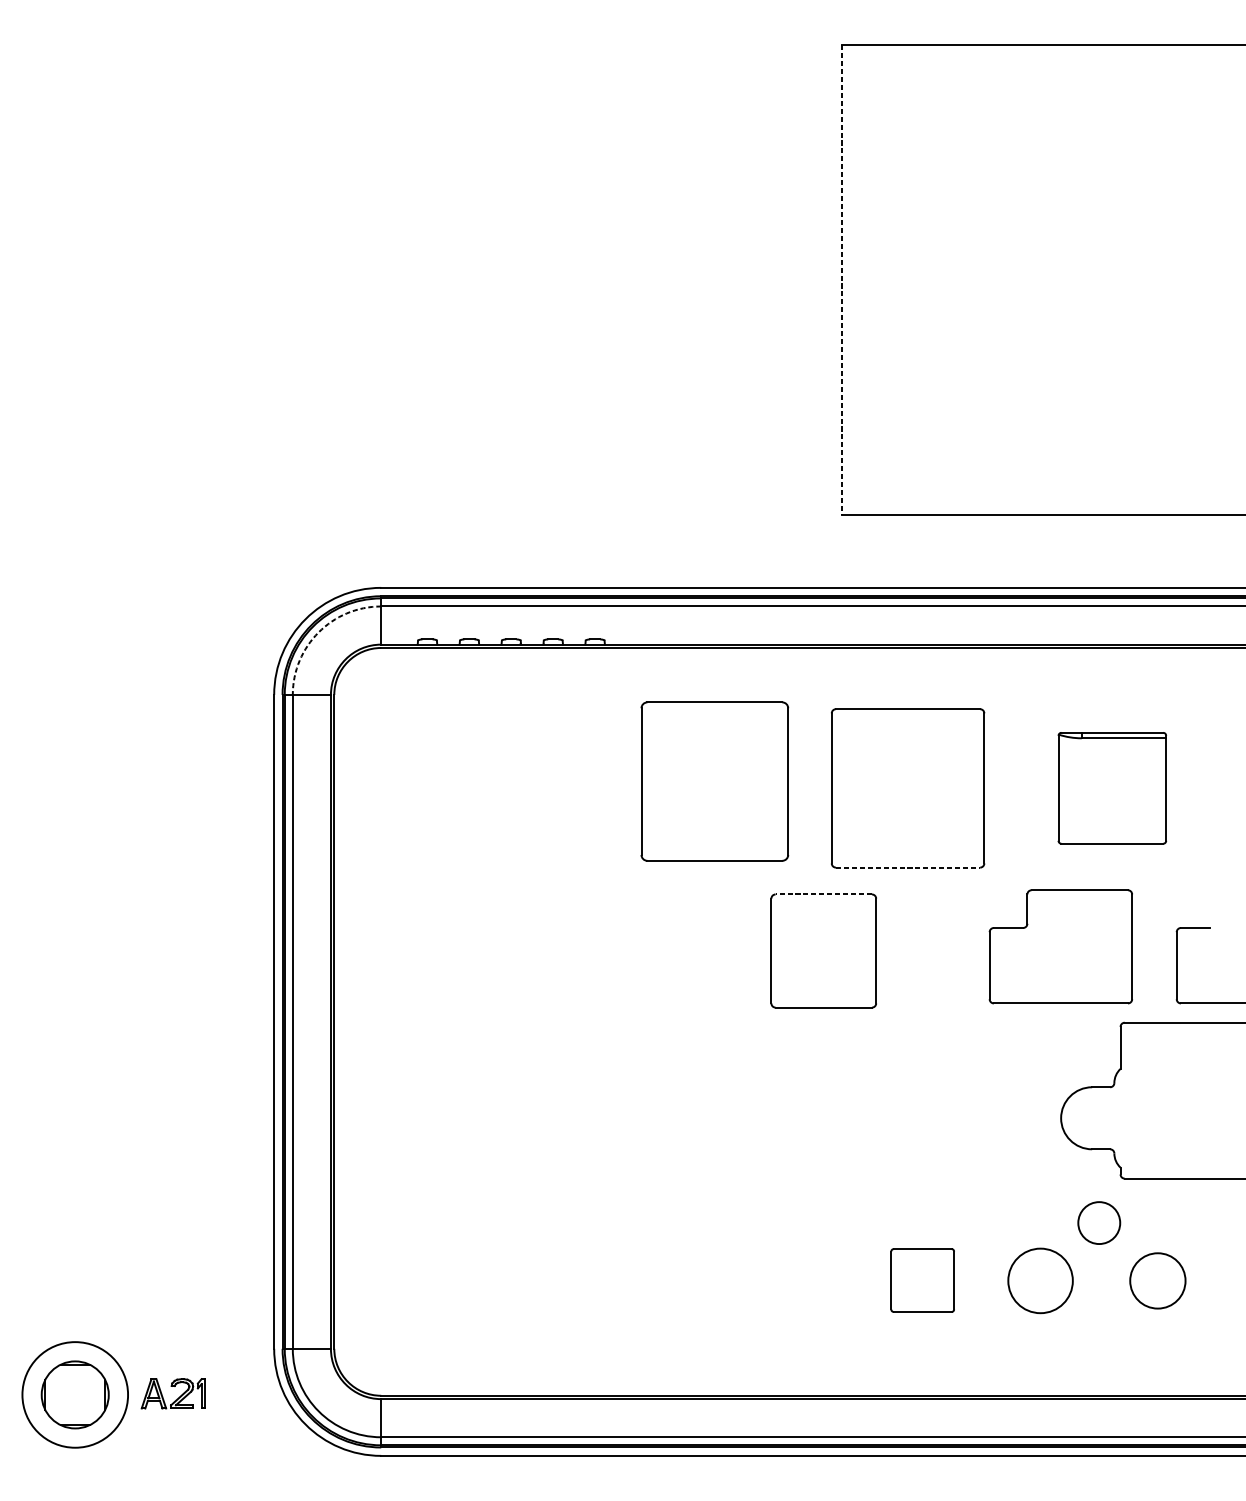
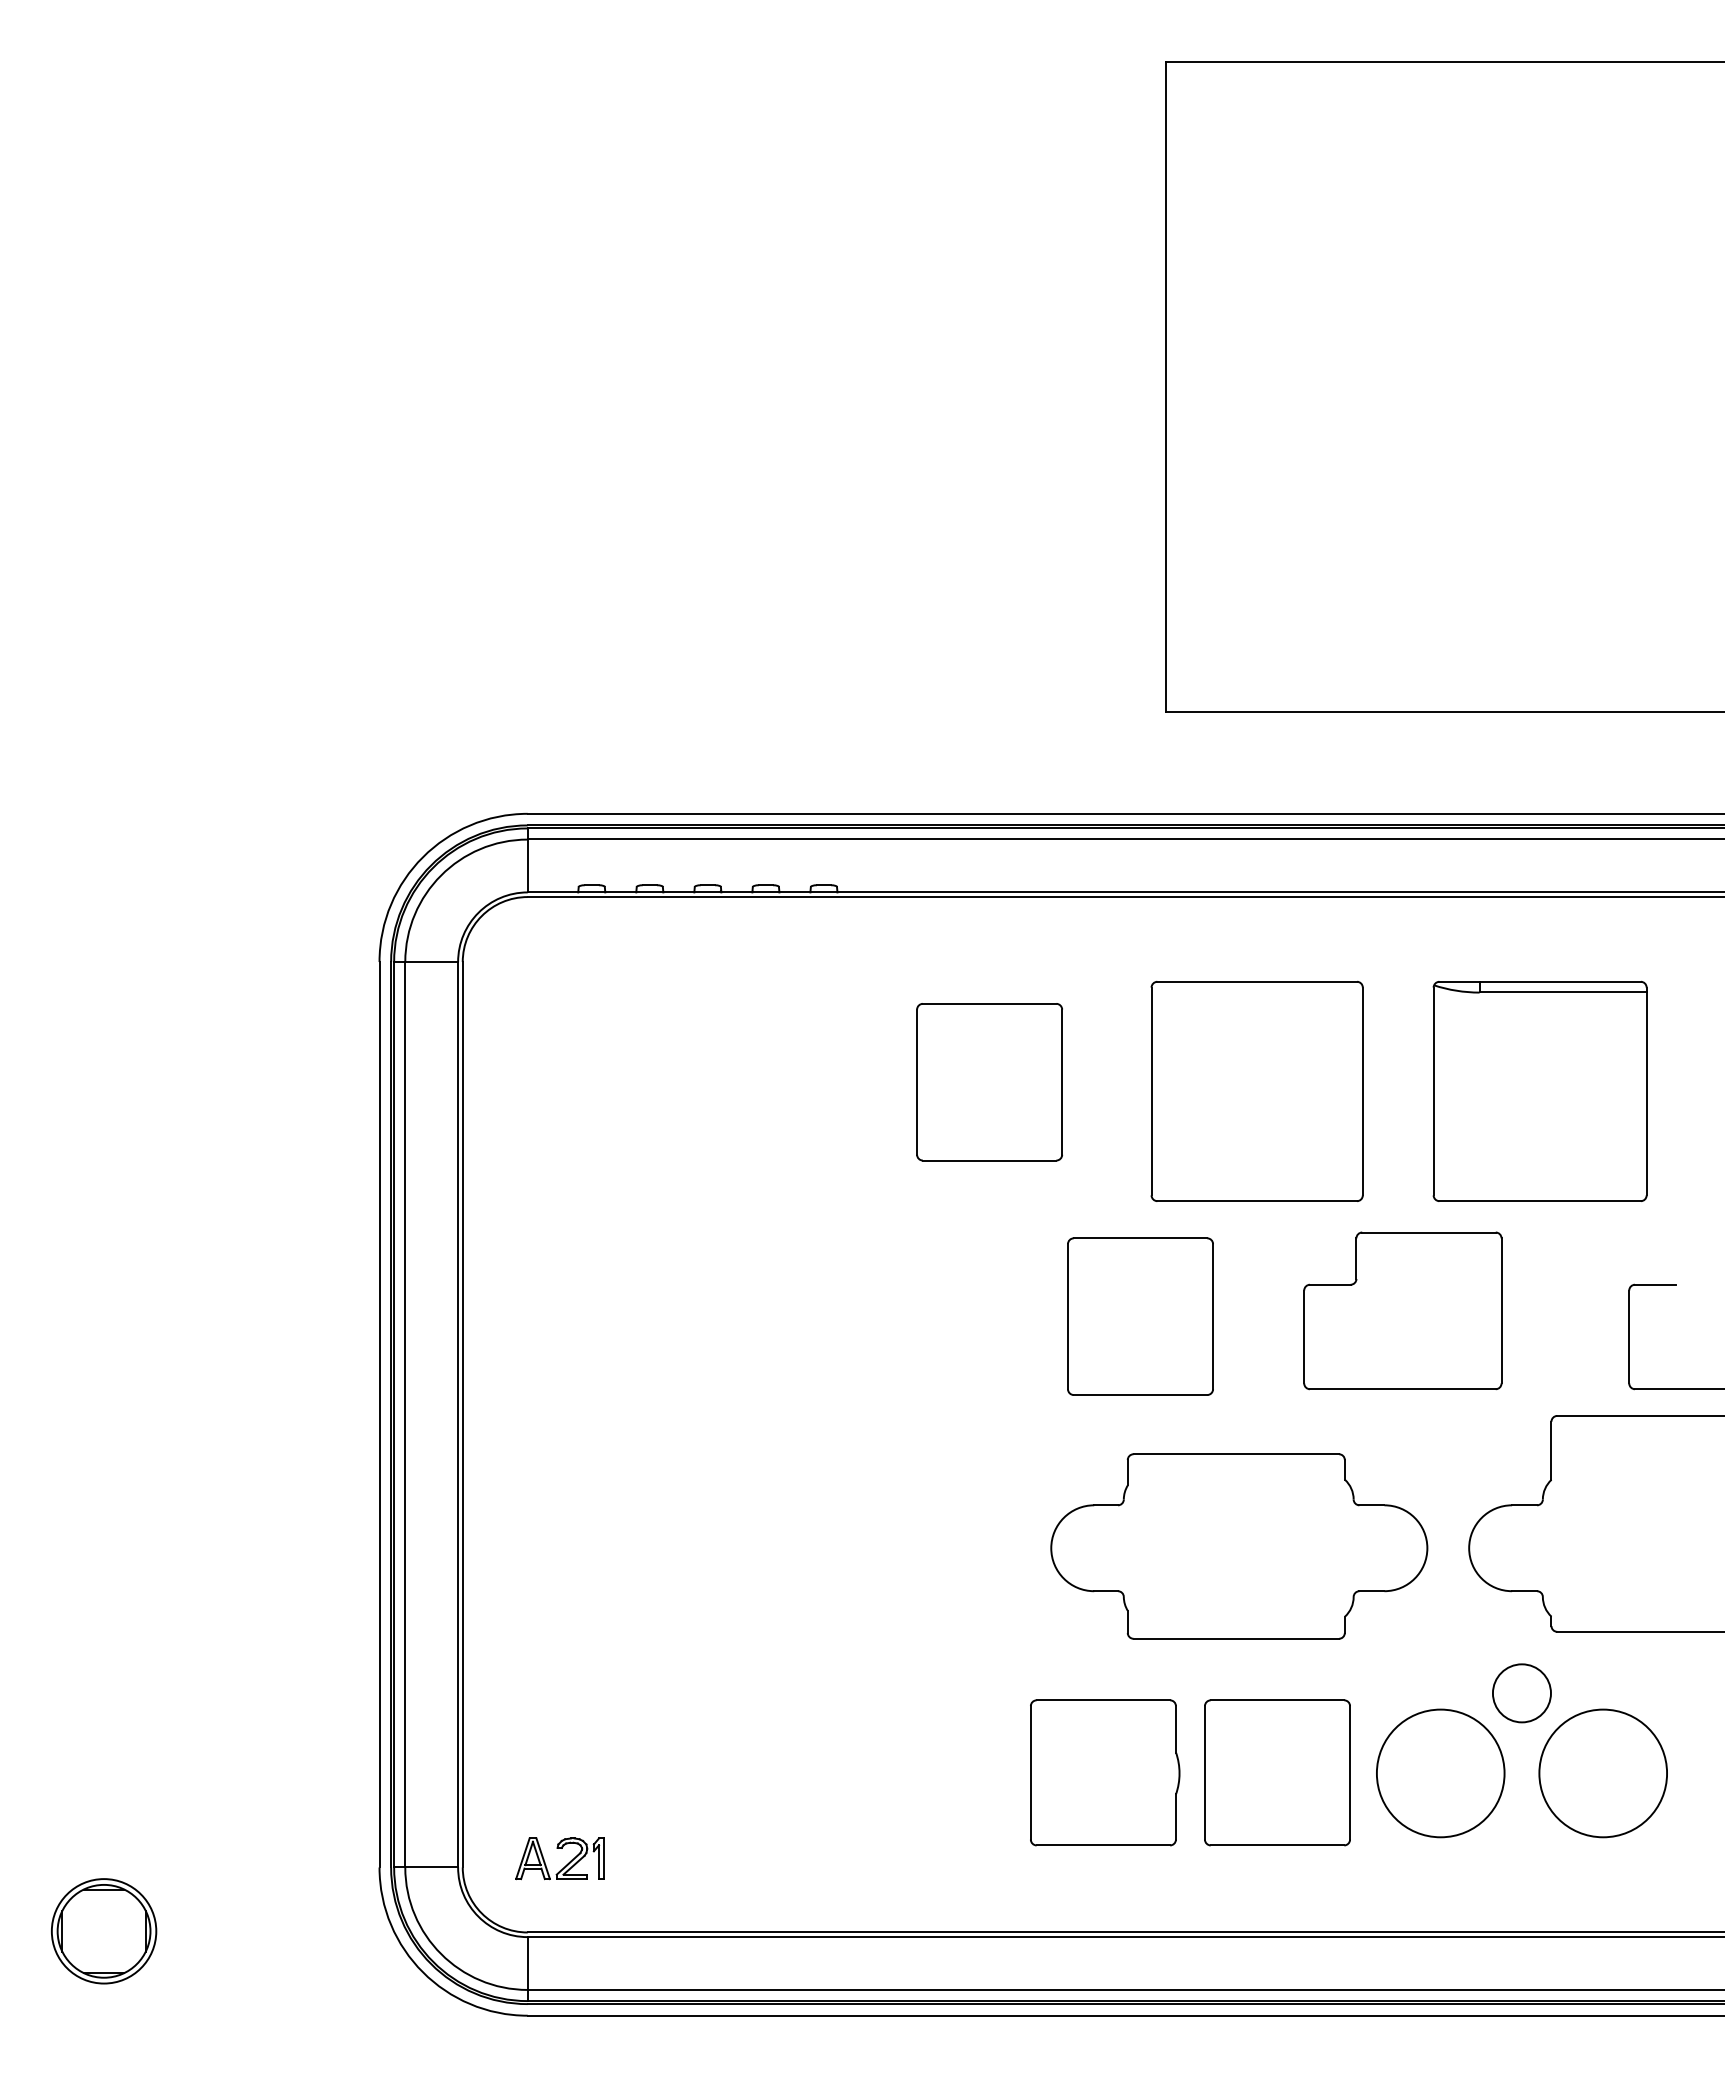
line: (842, 279) -> (1166, 387), dashed -> solid
arc: (318, 632) -> (441, 875), dashed -> solid
part: (714, 781) -> (989, 1082), size x0.71
part: (1111, 787) -> (1539, 1090), size x1.43
line: (908, 867) -> (1257, 1201), dashed -> solid
line: (823, 894) -> (1140, 1238), dashed -> solid
part: (1060, 946) -> (1402, 1310), moved
part: (895, 1117) -> (1239, 1546), added
part: (798, 1280) -> (1105, 1772), added
part: (922, 1280) -> (1277, 1772), size x1.67
circle: (1040, 1280) -> (1440, 1773), size x1.43
circle: (1157, 1280) -> (1602, 1773), size x1.67
circle: (74, 1395) -> (103, 1931), size x0.71
part: (178, 1397) -> (566, 1864), moved

